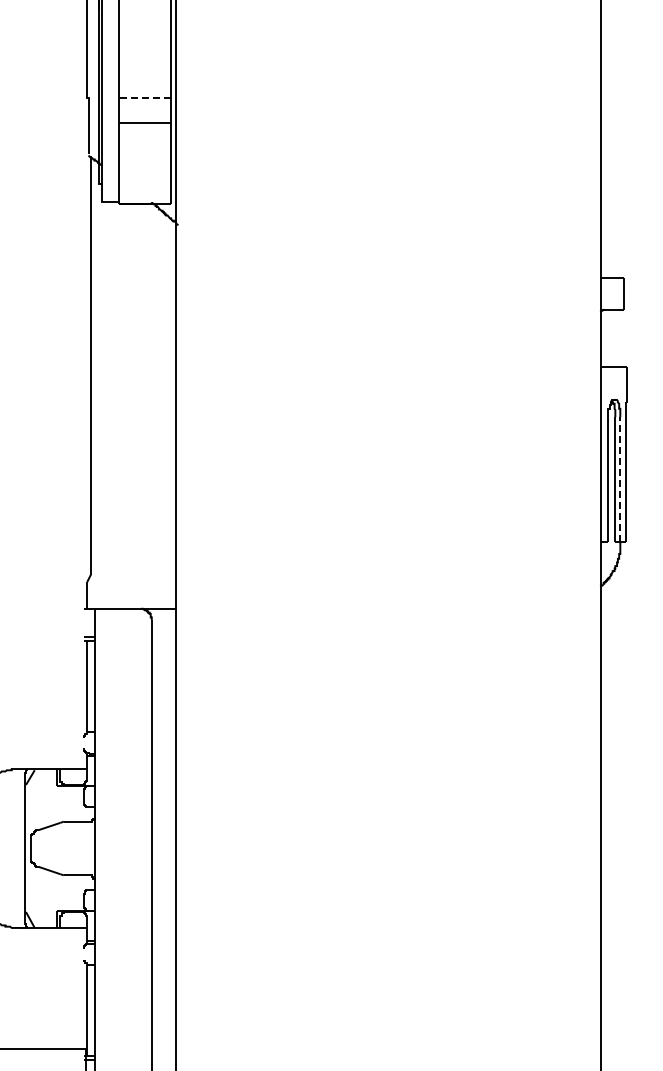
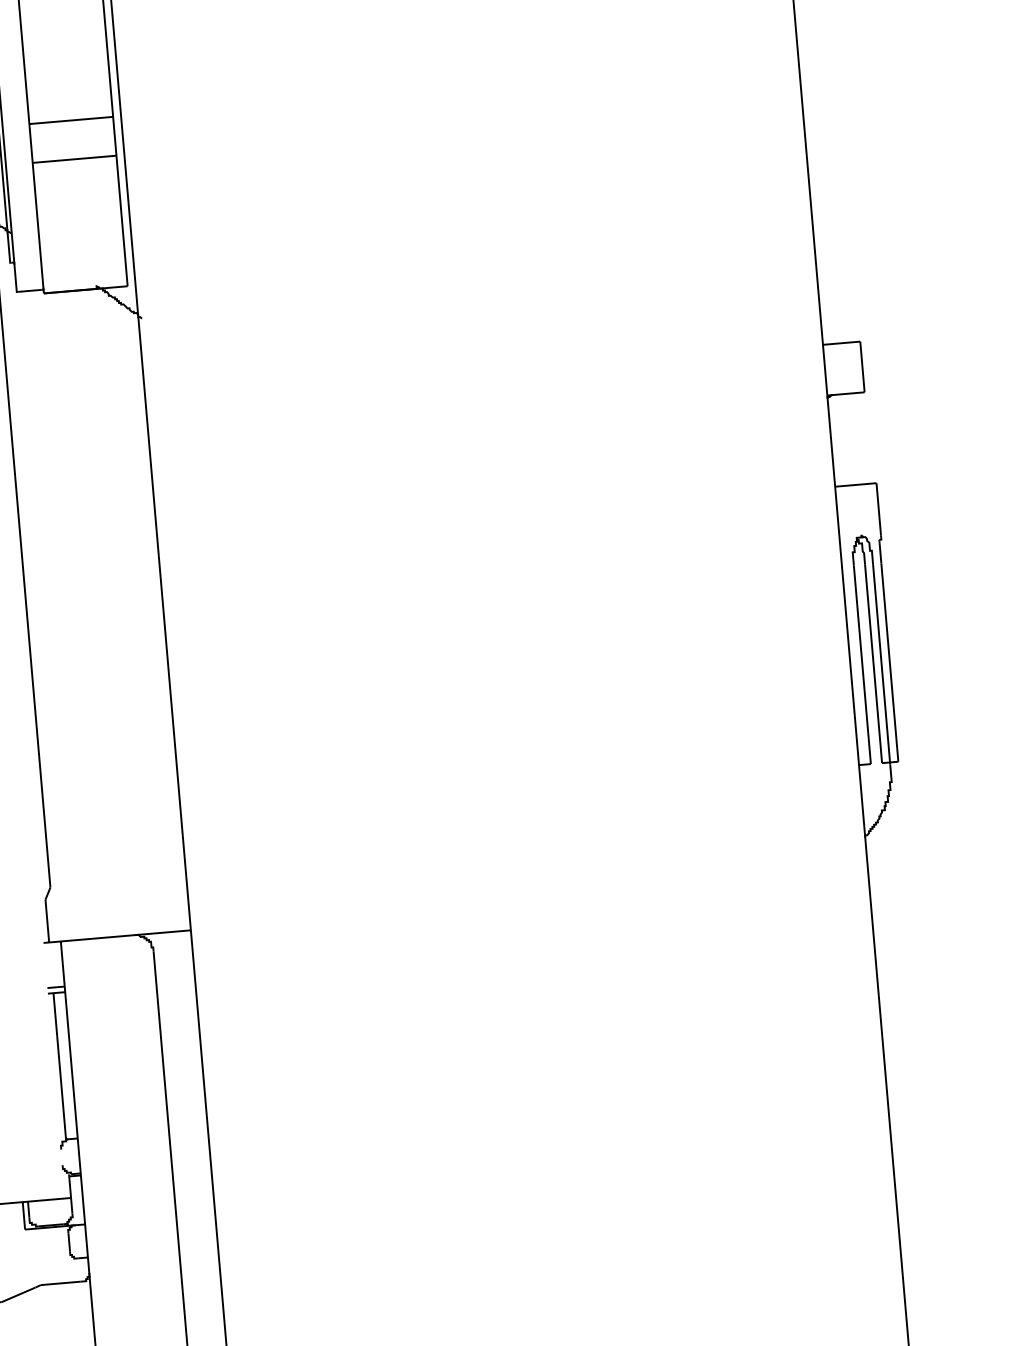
line: (144, 98) -> (70, 120), dashed -> solid
line: (620, 478) -> (881, 661), dashed -> solid

